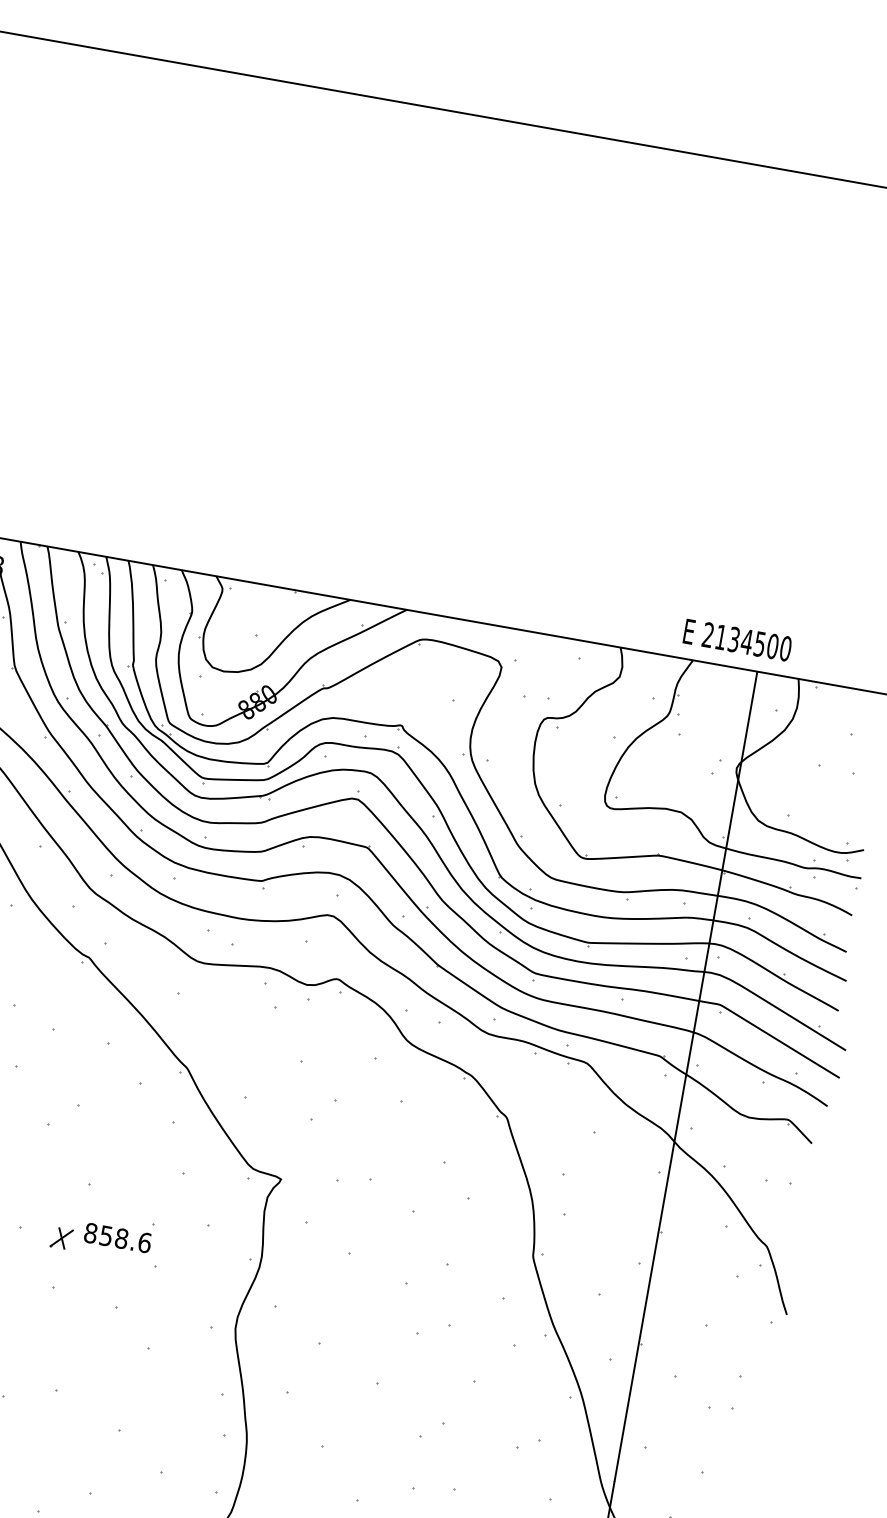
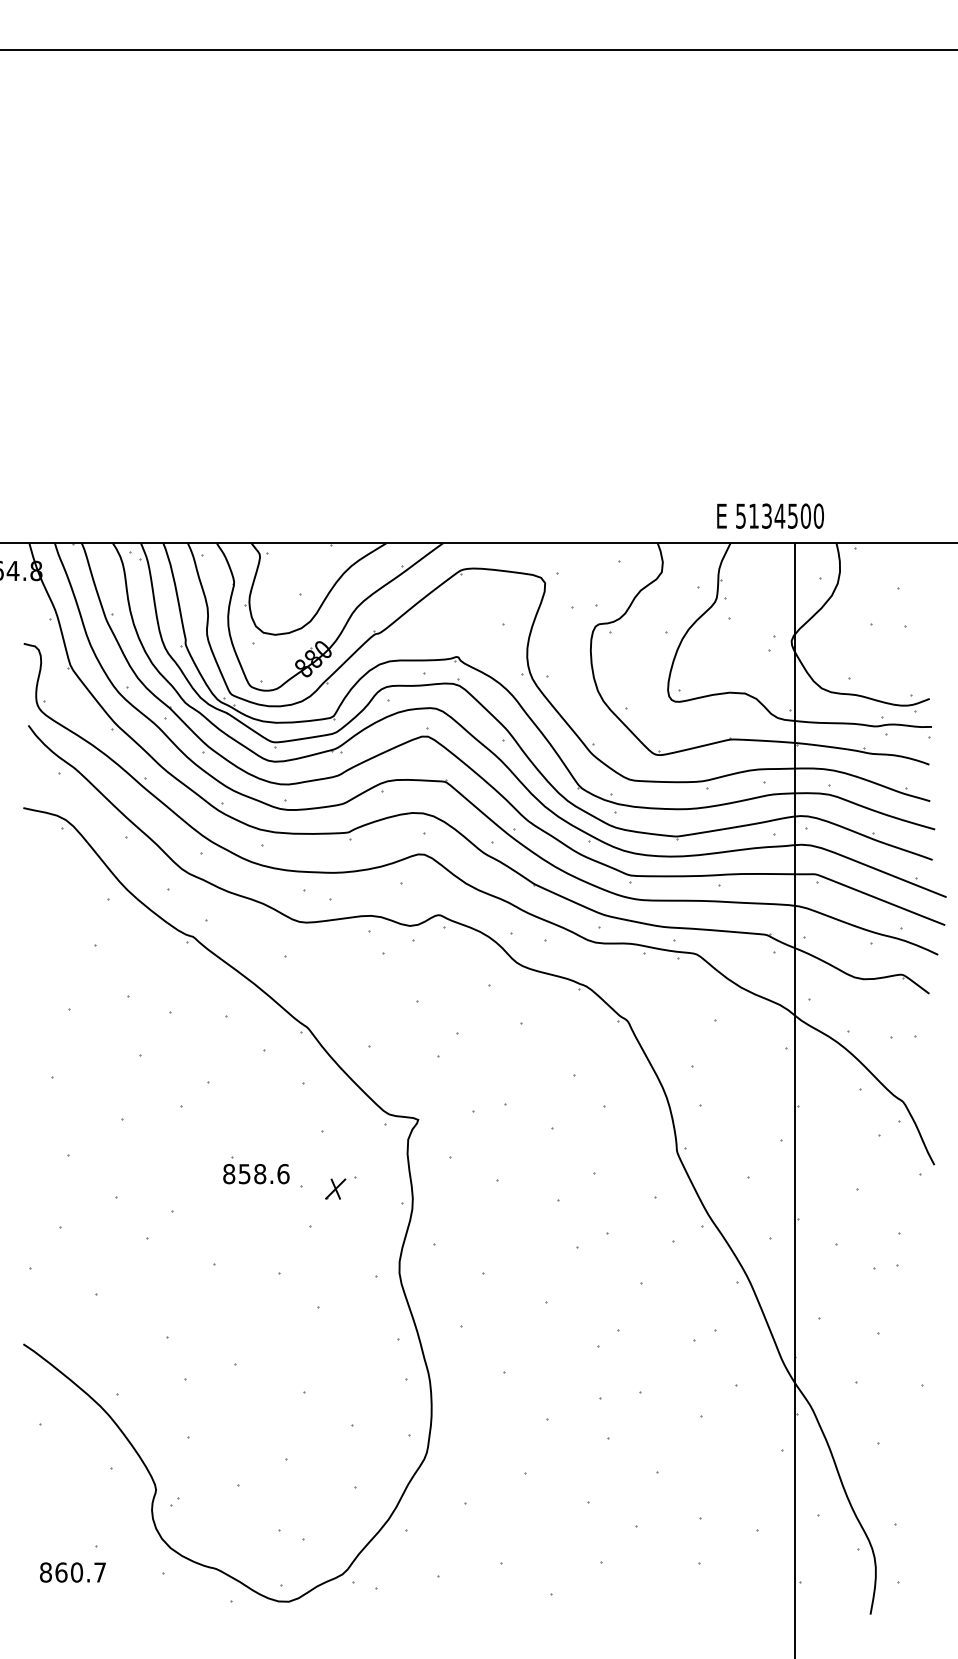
text: (707, 634) -> (740, 515), 2134500 -> 5134500
part: (61, 1237) -> (335, 1188), moved
text: (117, 1238) -> (256, 1174), moved

